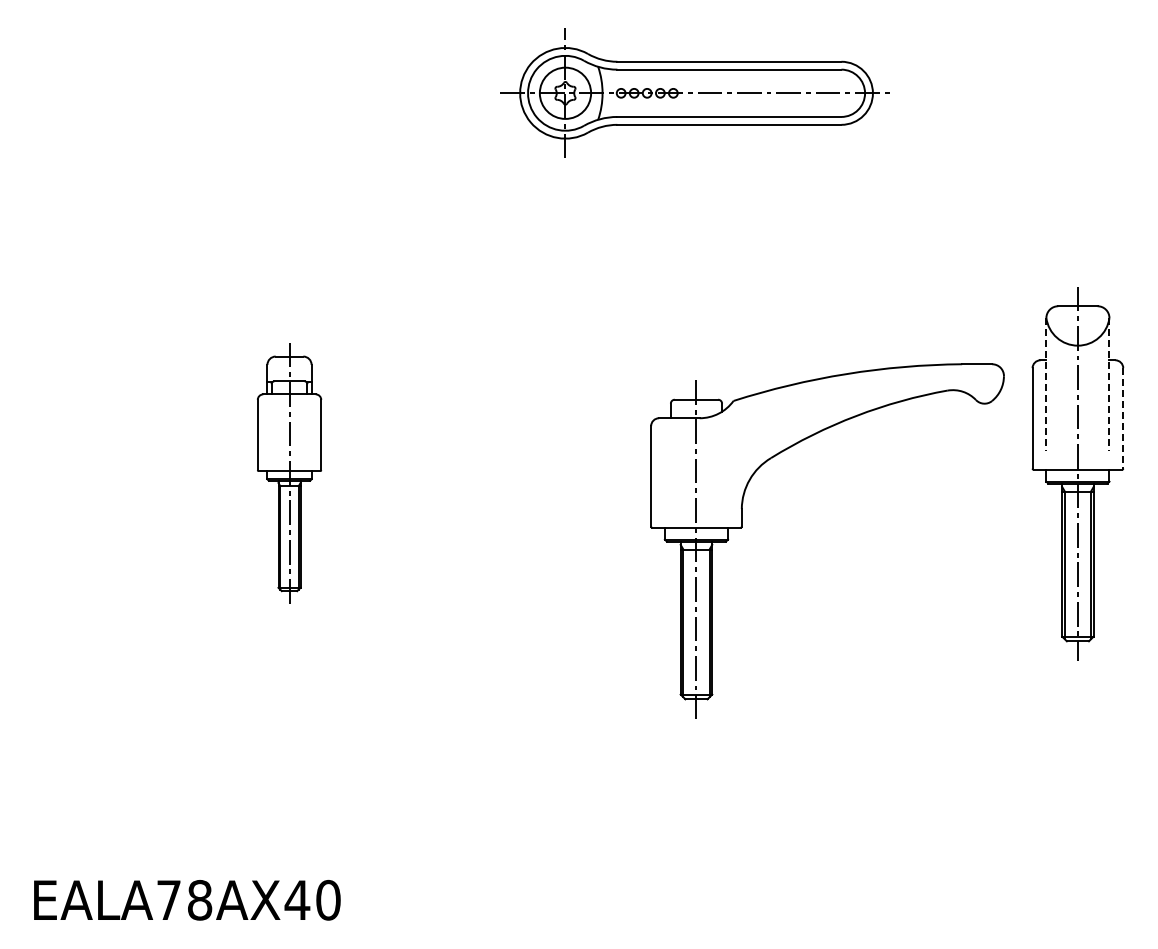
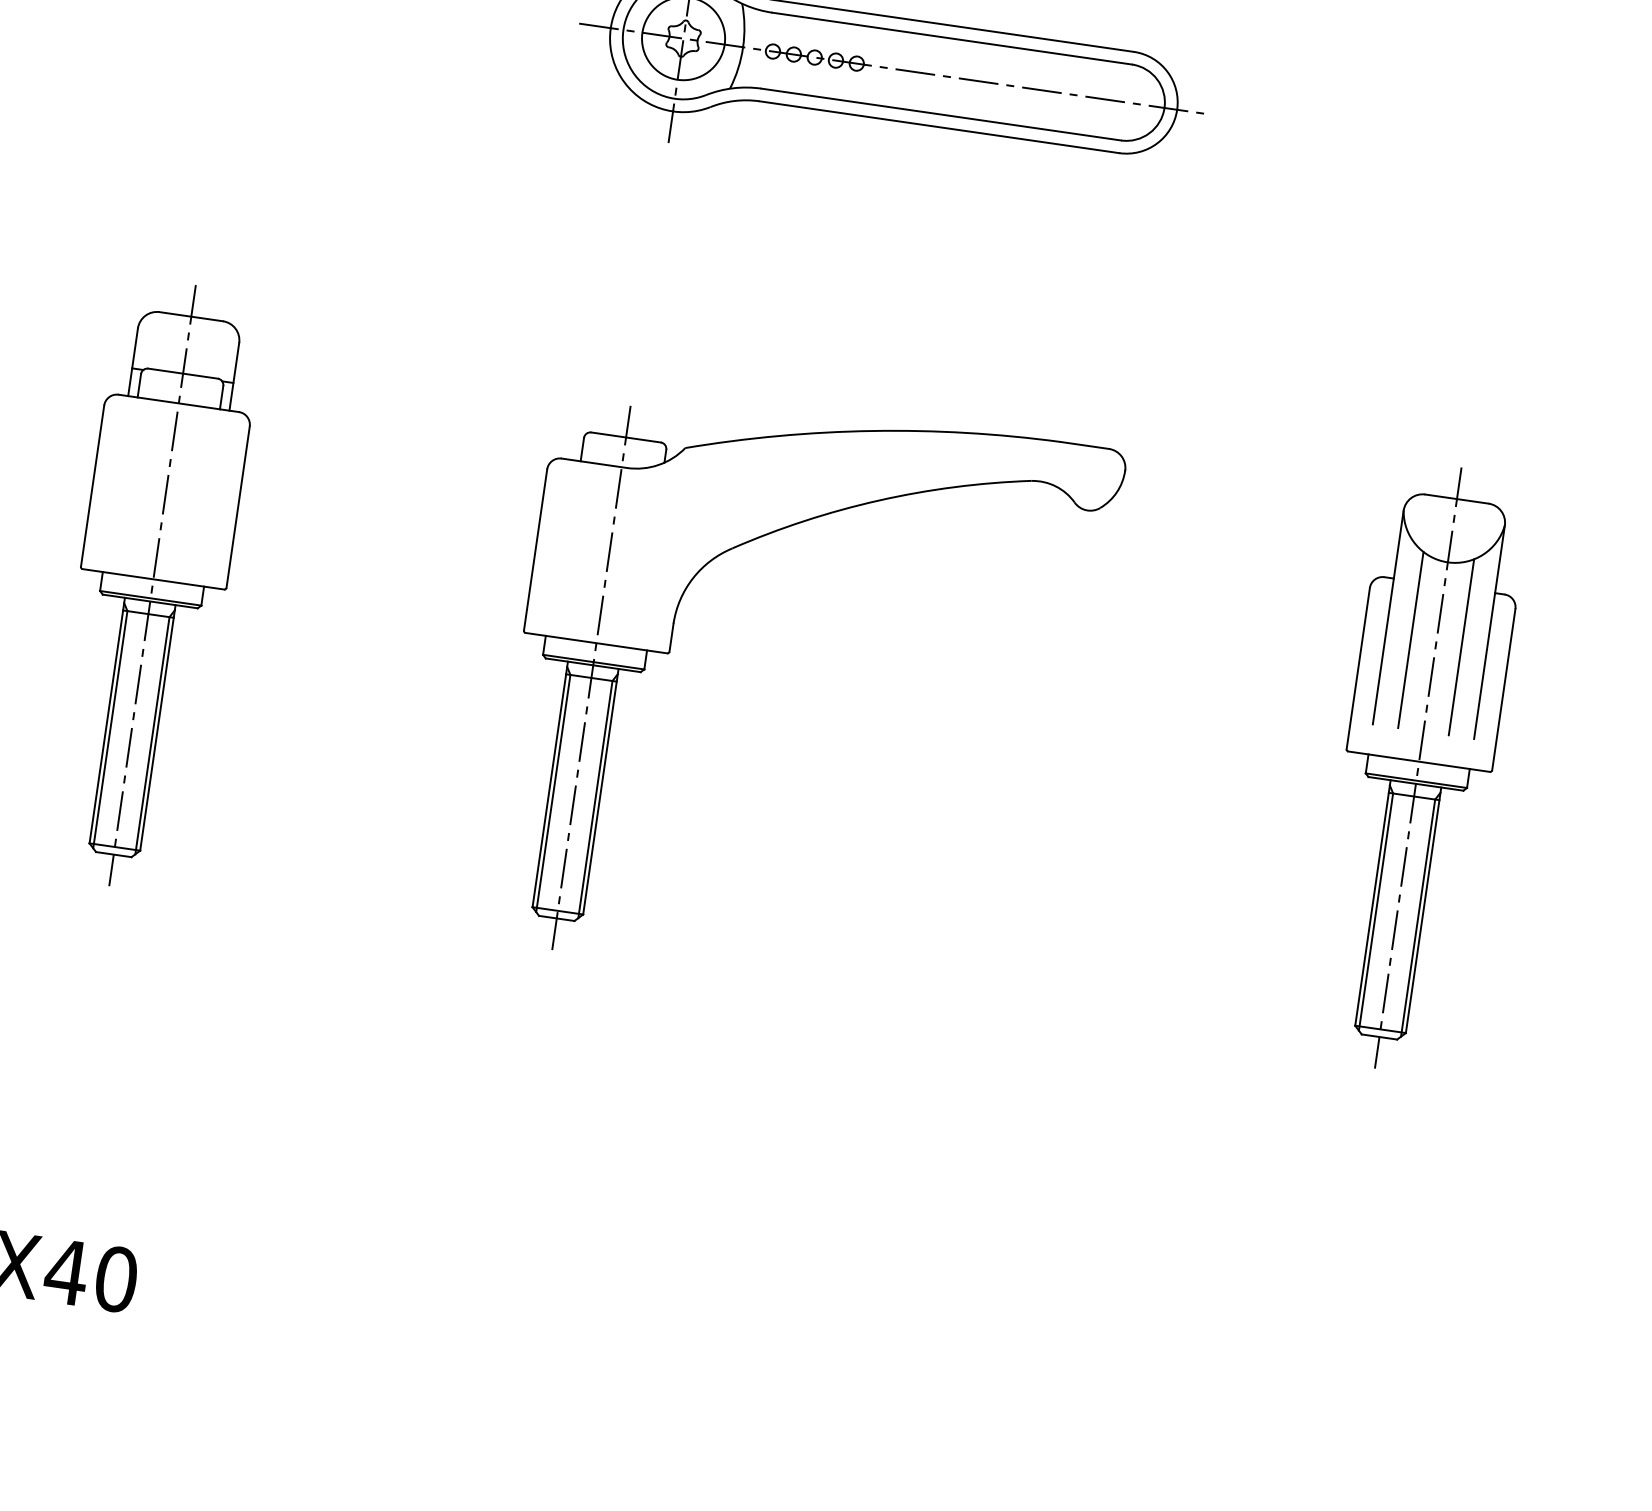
line: (1046, 384) -> (1388, 617), dashed -> solid
line: (1109, 384) -> (1489, 632), dashed -> solid
line: (1062, 396) -> (1411, 640), added
line: (1093, 396) -> (1461, 647), added
line: (1123, 418) -> (1504, 689), dashed -> solid
part: (289, 473) -> (152, 585), size x1.43
part: (742, 527) -> (670, 653), moved

